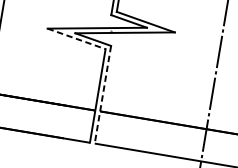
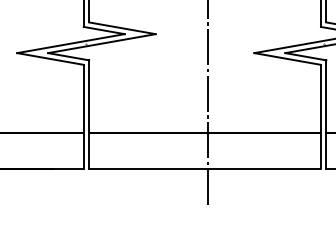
line: (76, 38) -> (50, 58), dashed -> solid
line: (103, 95) -> (89, 115), dashed -> solid

